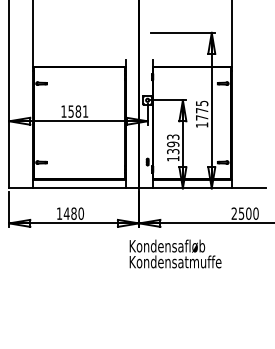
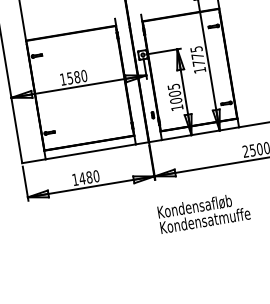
text: (85, 111) -> (84, 75), 1581 -> 1580
text: (173, 144) -> (175, 93), 1393 -> 1005
text: (175, 253) -> (203, 212), moved

